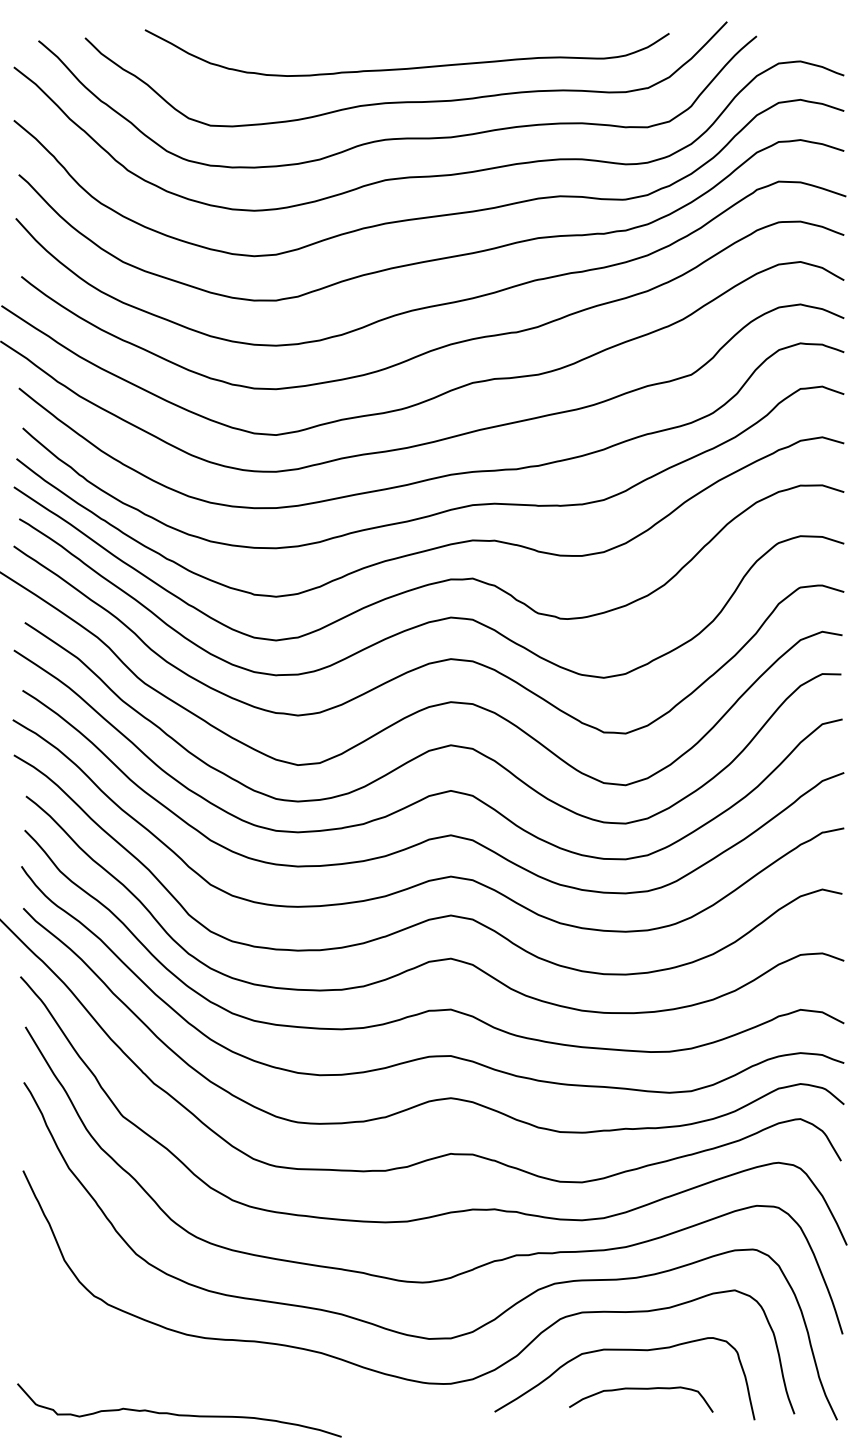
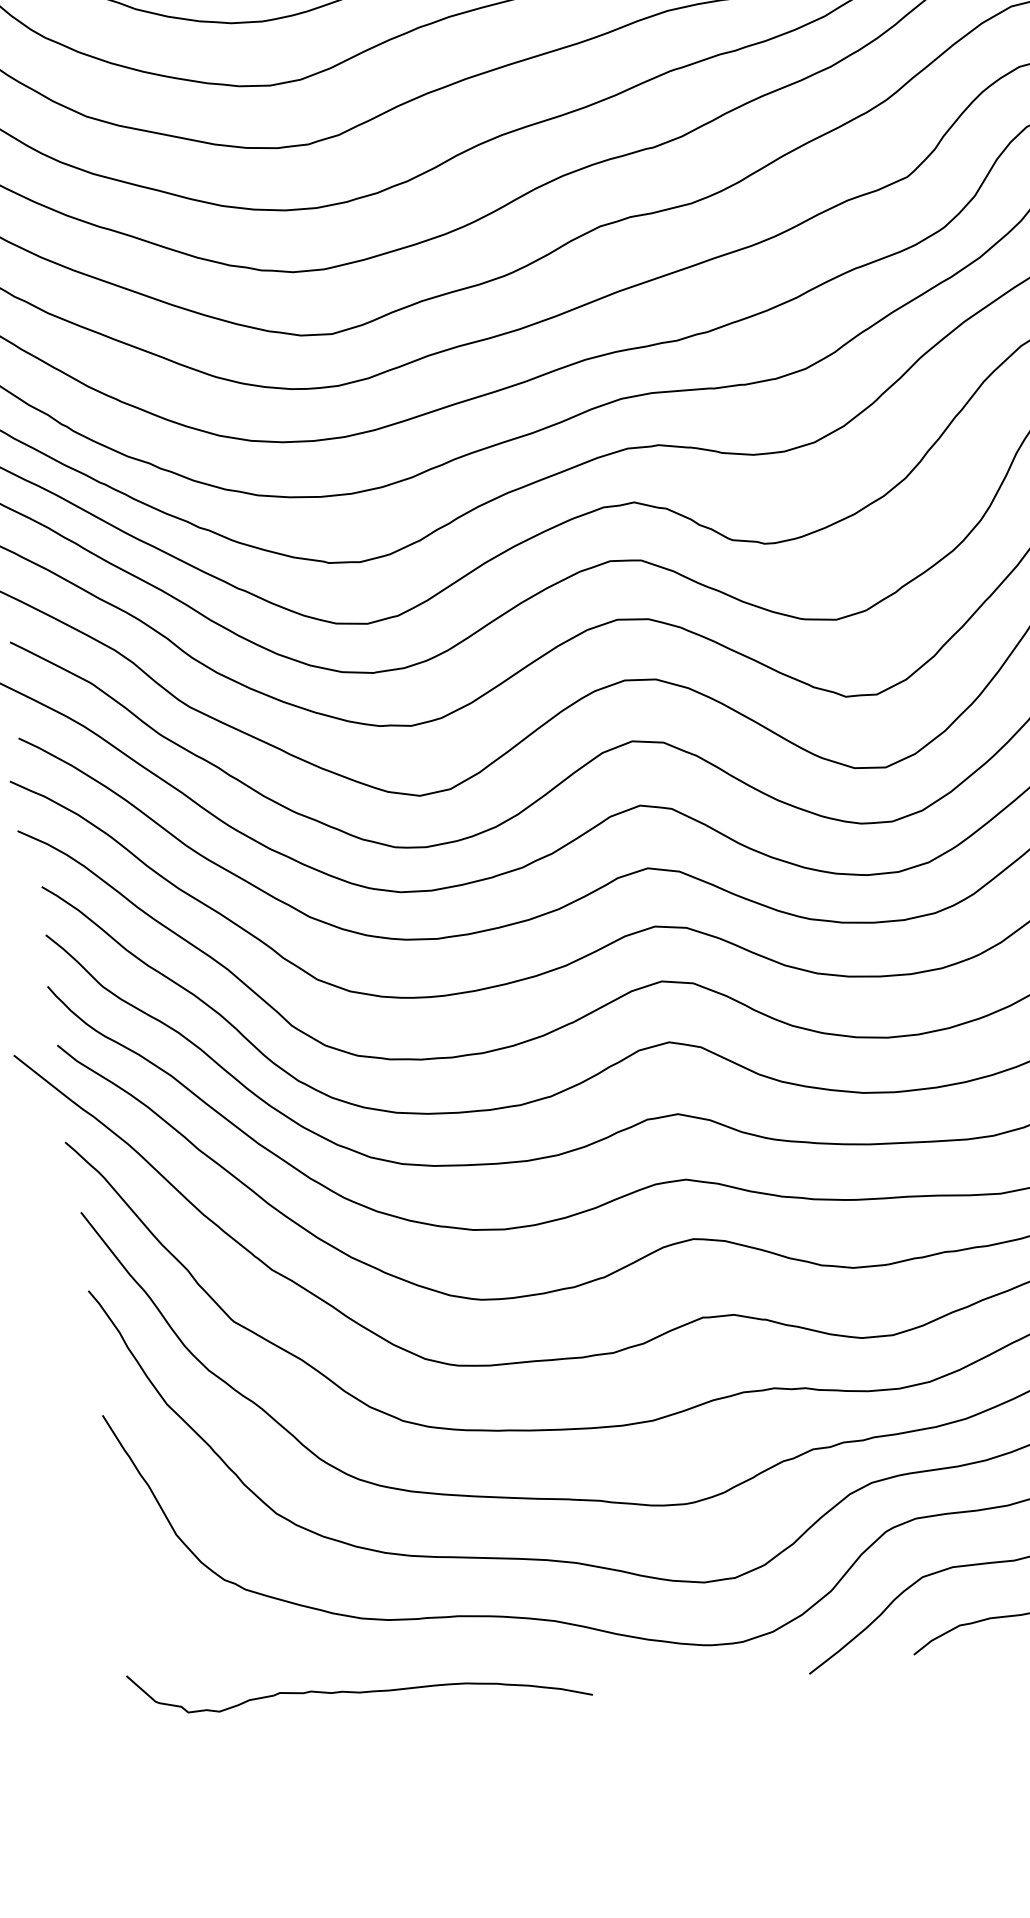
curve: (179, 1414) -> (360, 1691), moved

